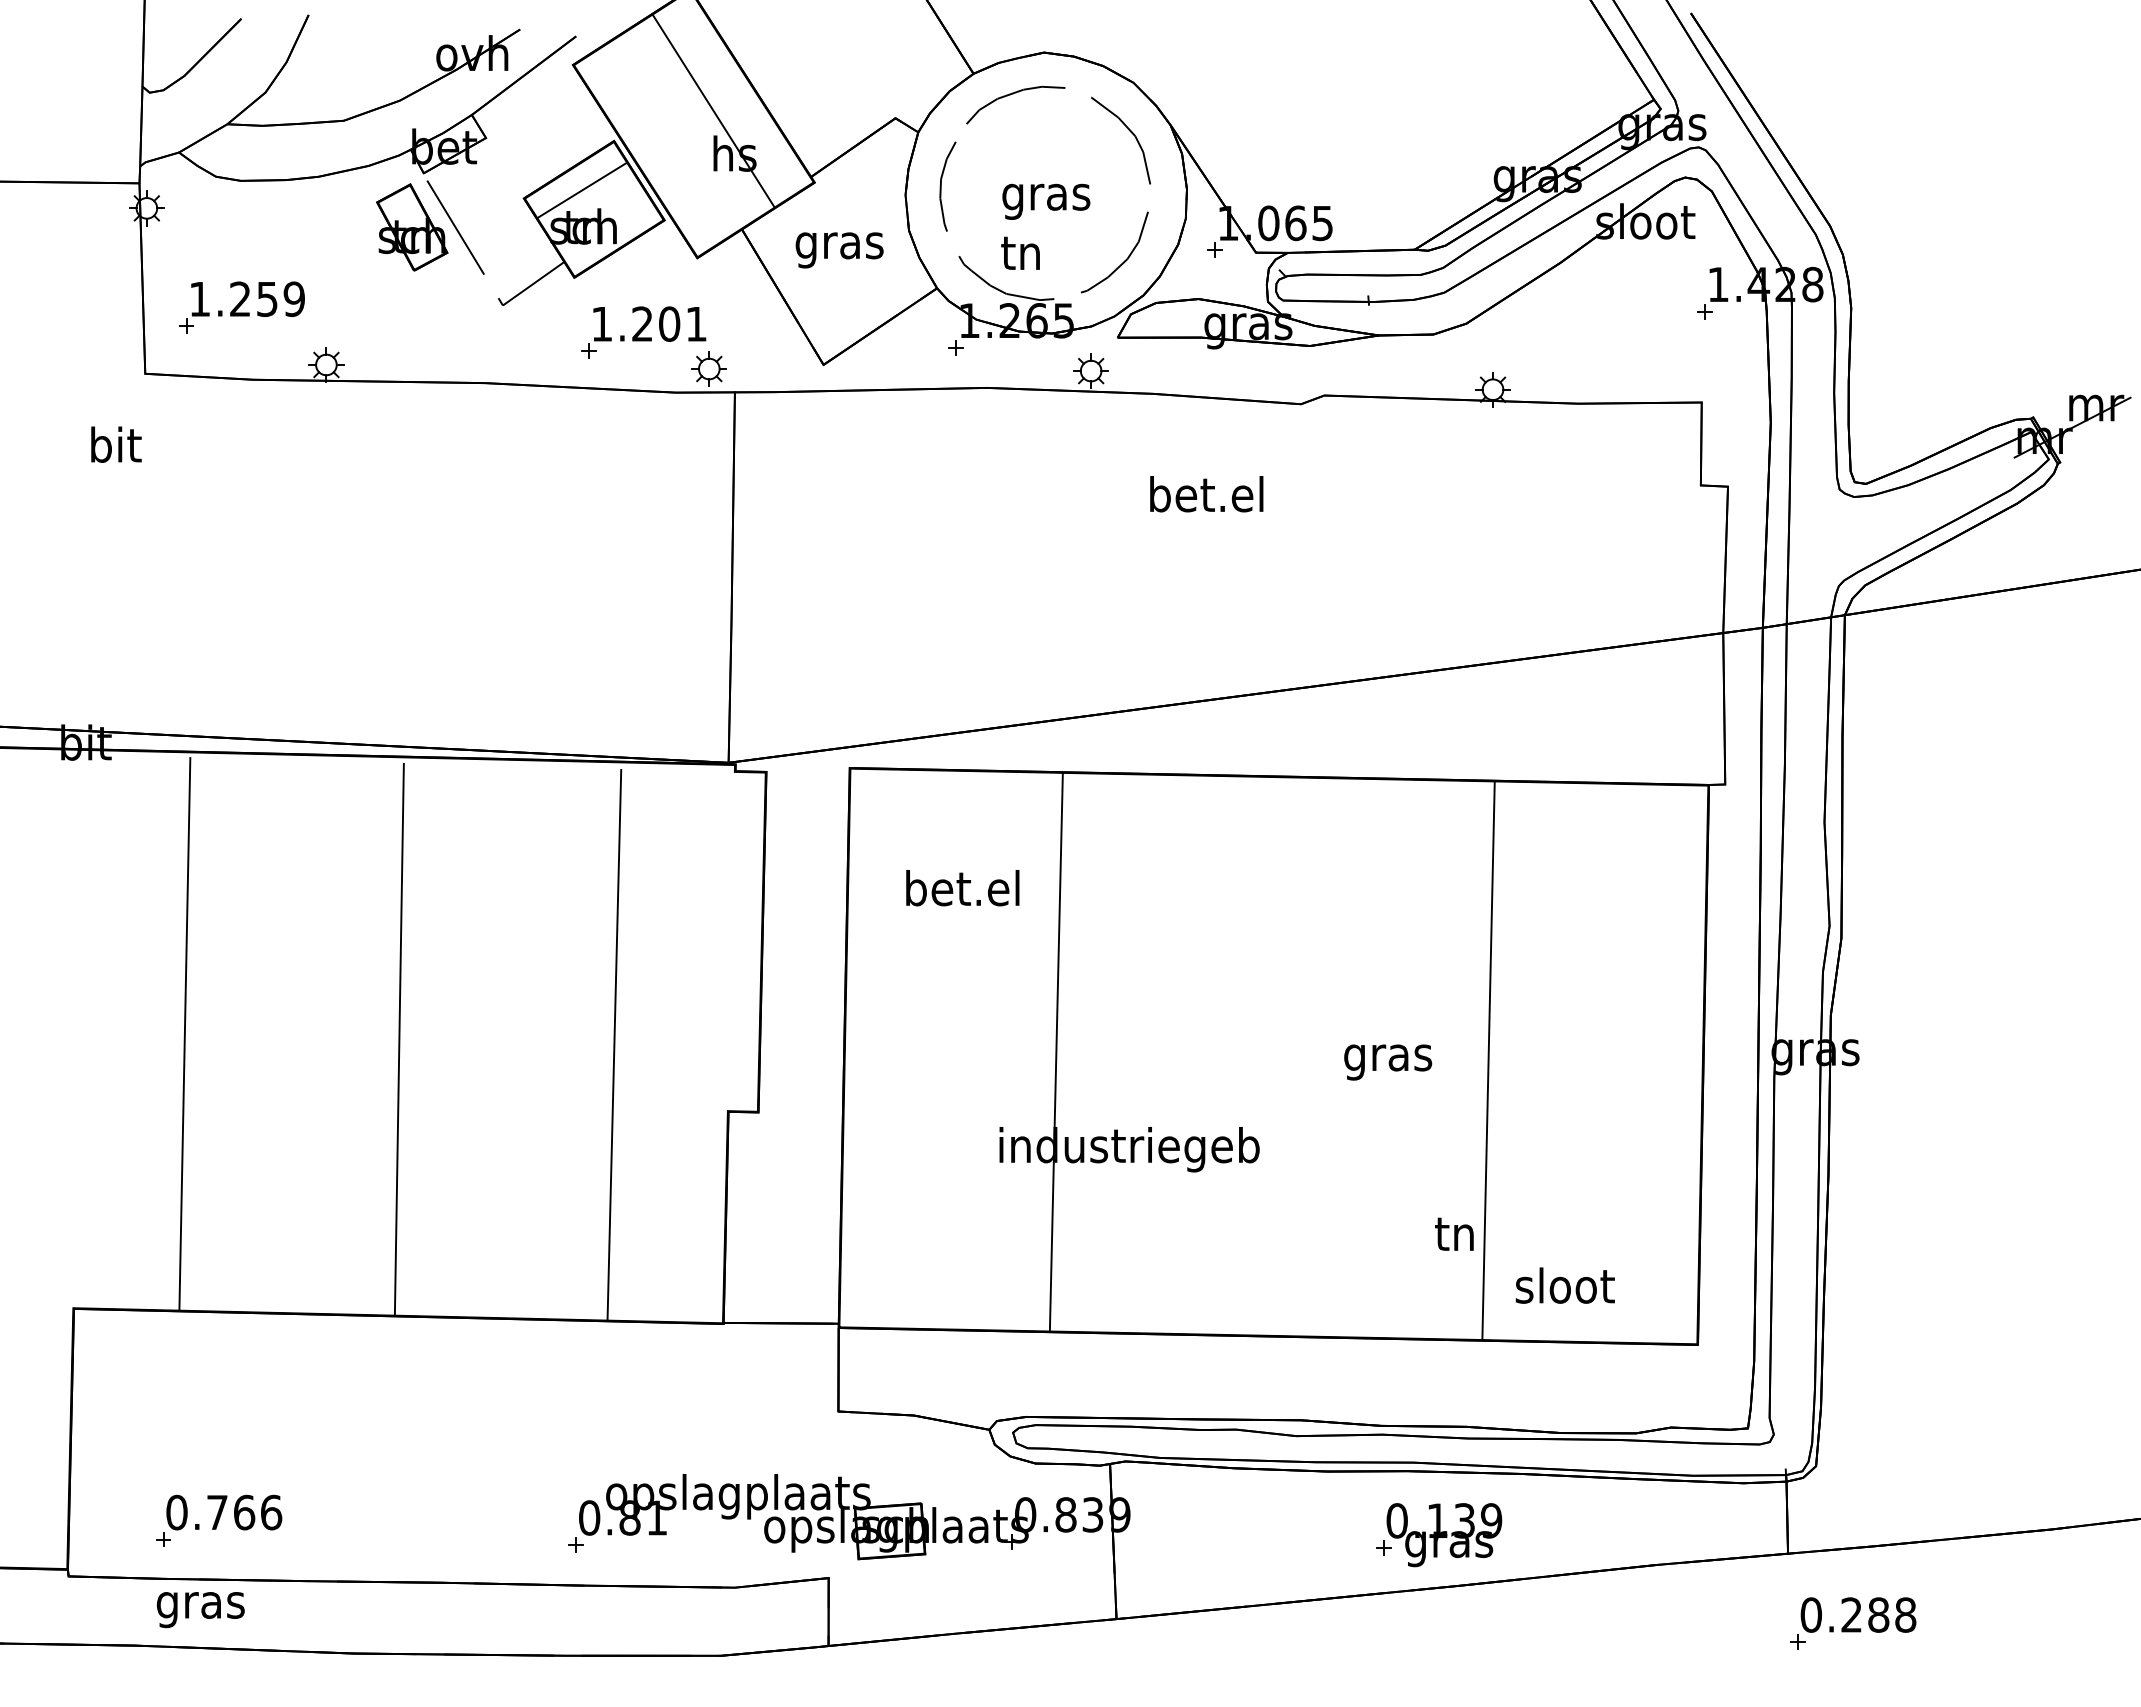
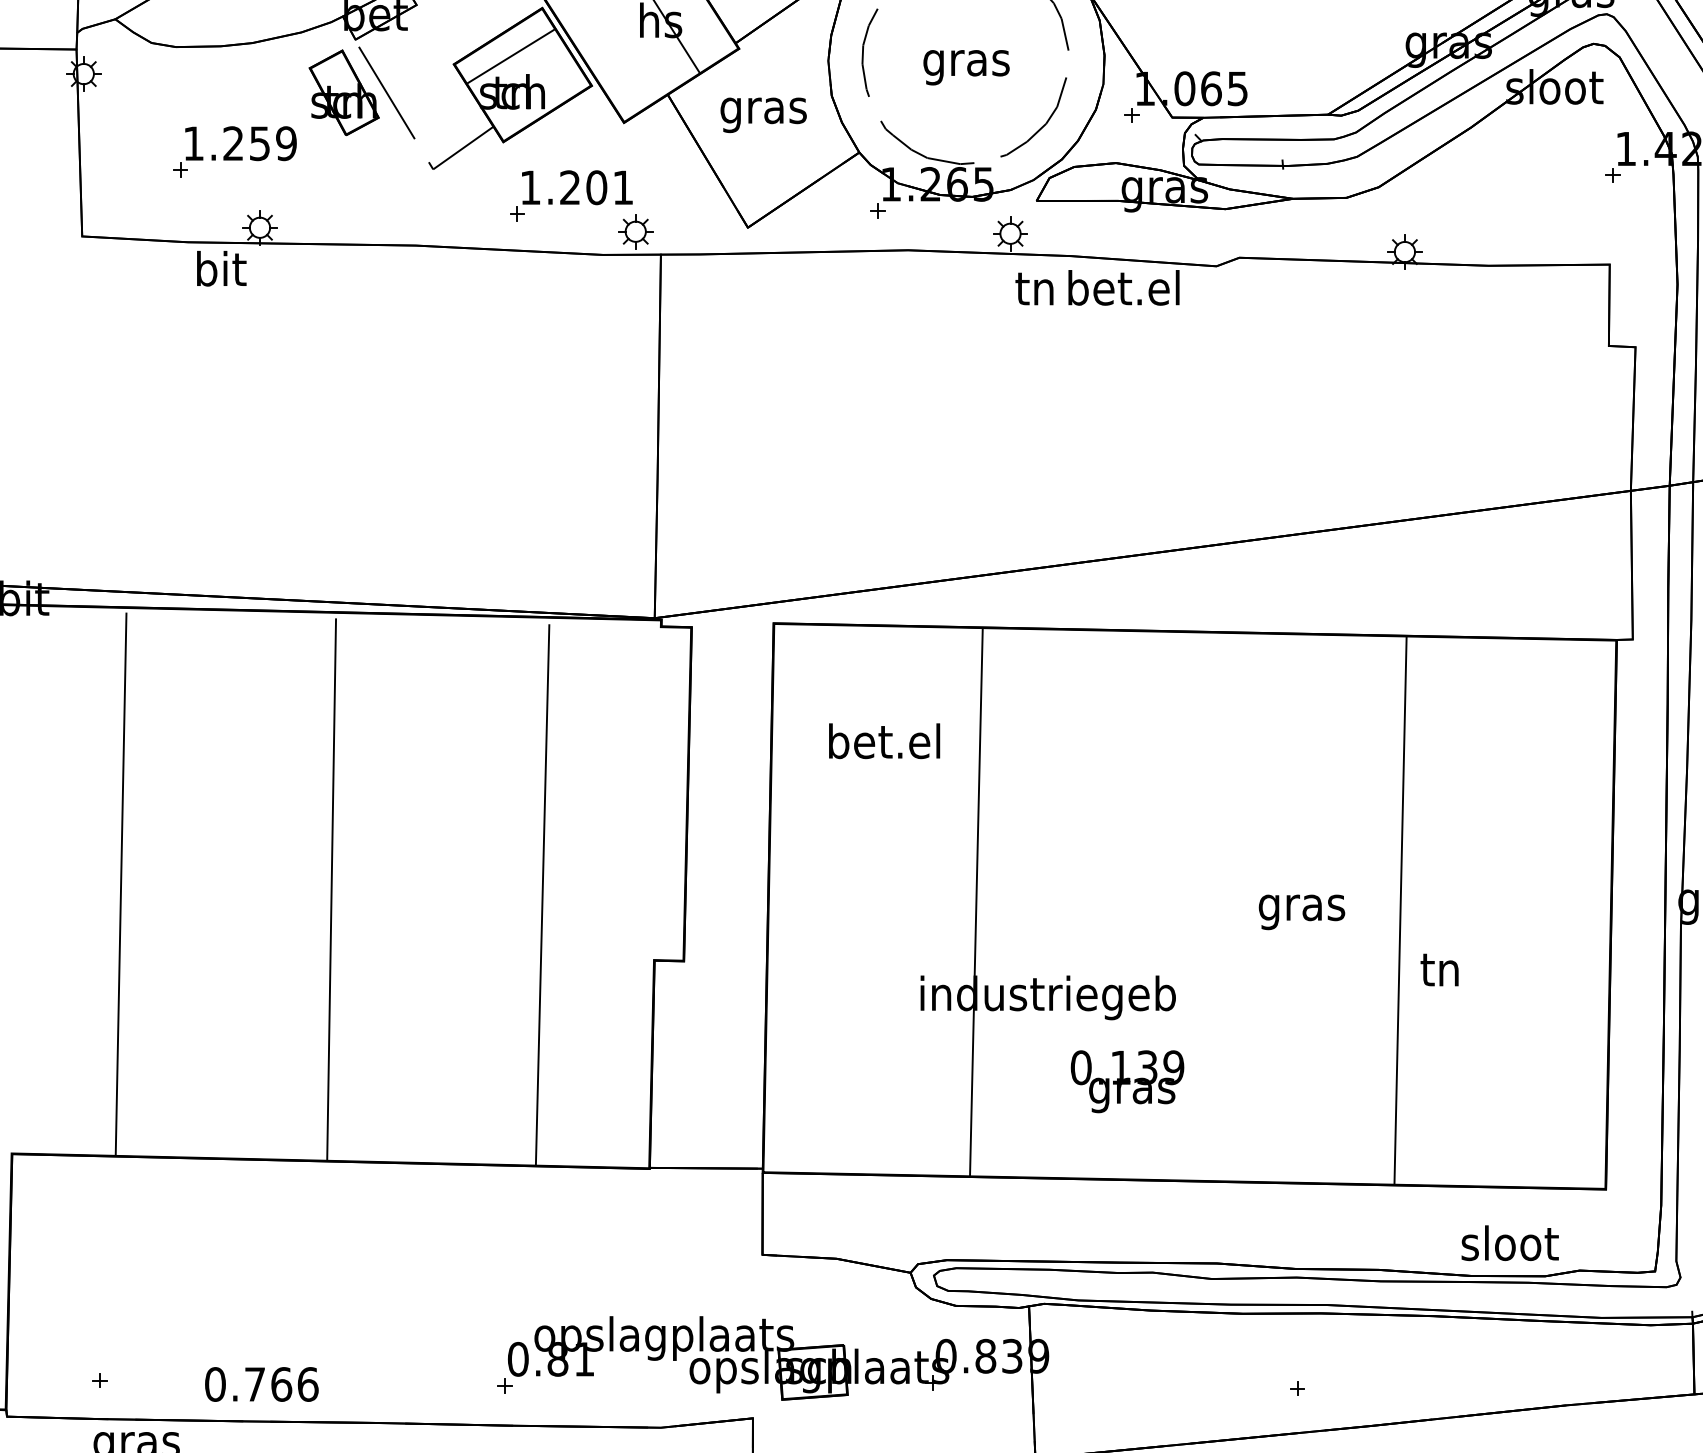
text: (1020, 252) -> (1034, 288), moved
part: (241, 307) -> (234, 151), moved
text: (116, 444) -> (221, 268), moved
text: (1206, 494) -> (1123, 288), moved
text: (1454, 1233) -> (1439, 969), moved
text: (1564, 1285) -> (1509, 1243), moved
text: (224, 1512) -> (262, 1384), moved
text: (1444, 1535) -> (1127, 1082), moved

